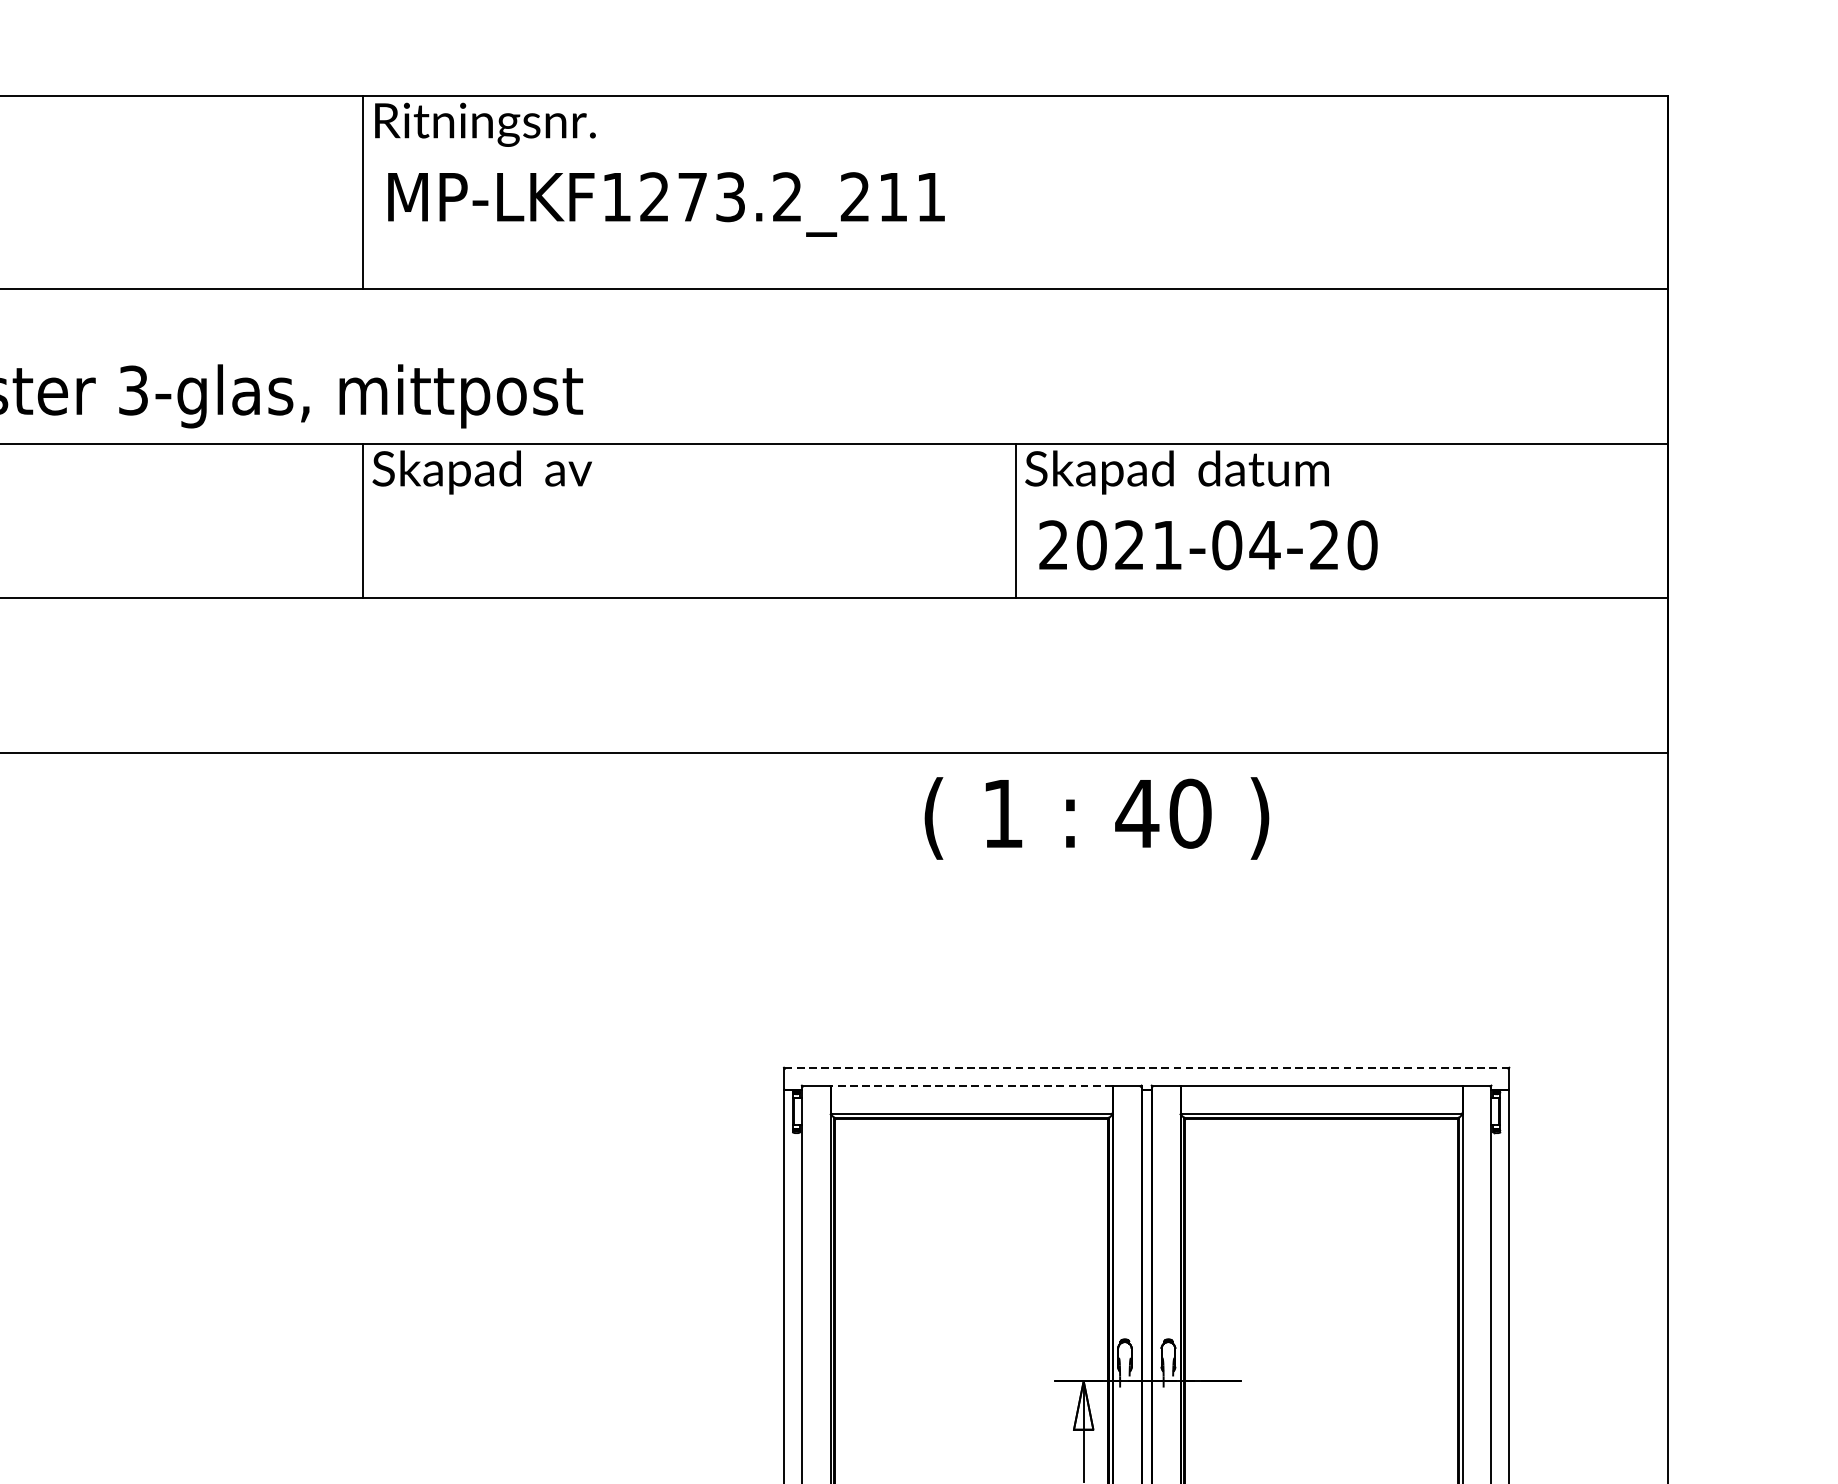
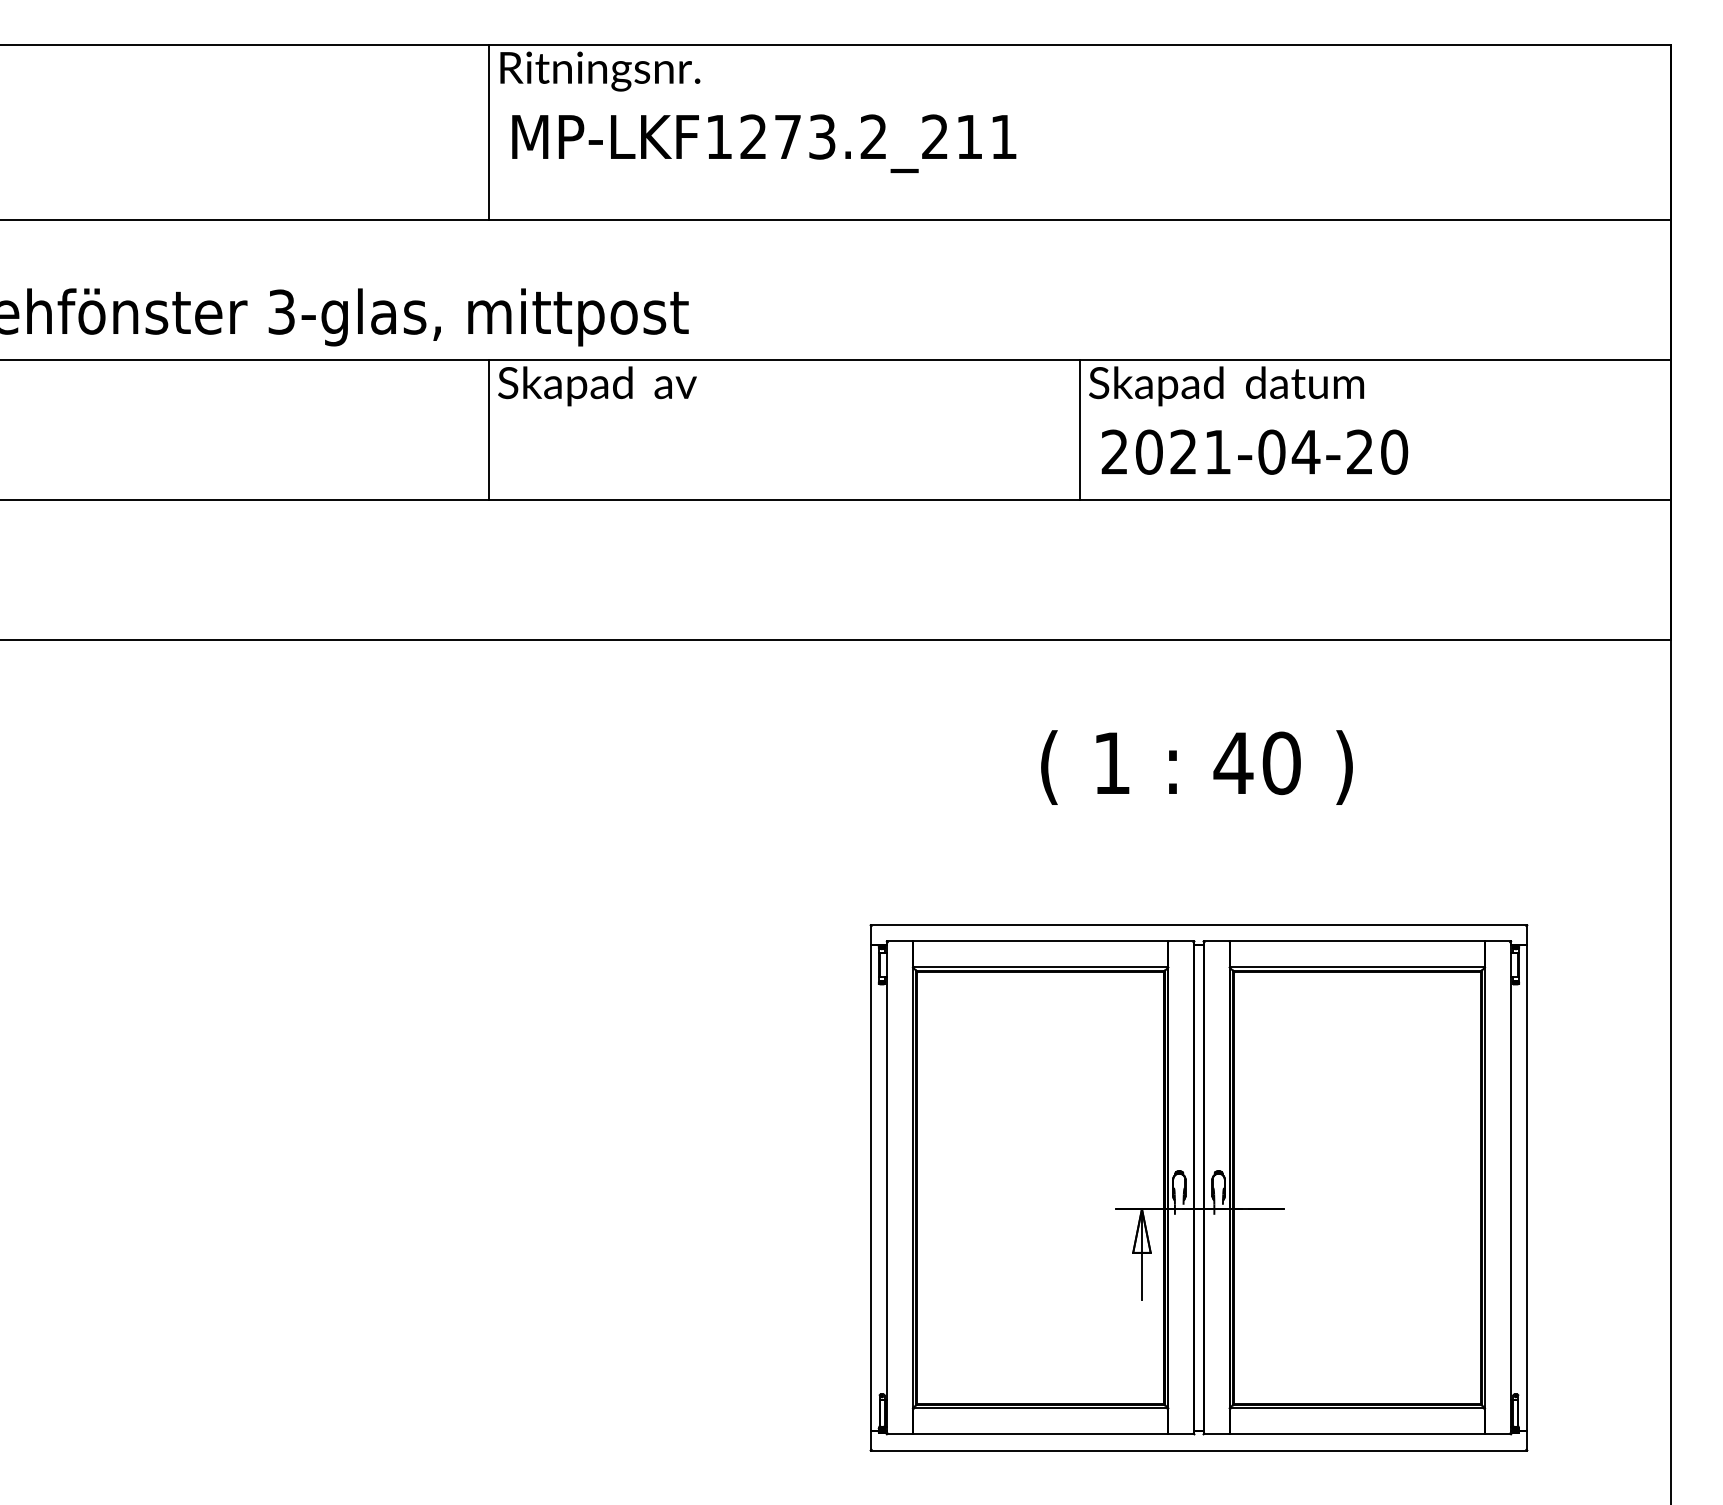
text: (1096, 818) -> (1196, 767), moved
line: (1146, 1068) -> (1198, 925), dashed -> solid
line: (971, 1085) -> (1040, 941), dashed -> solid

